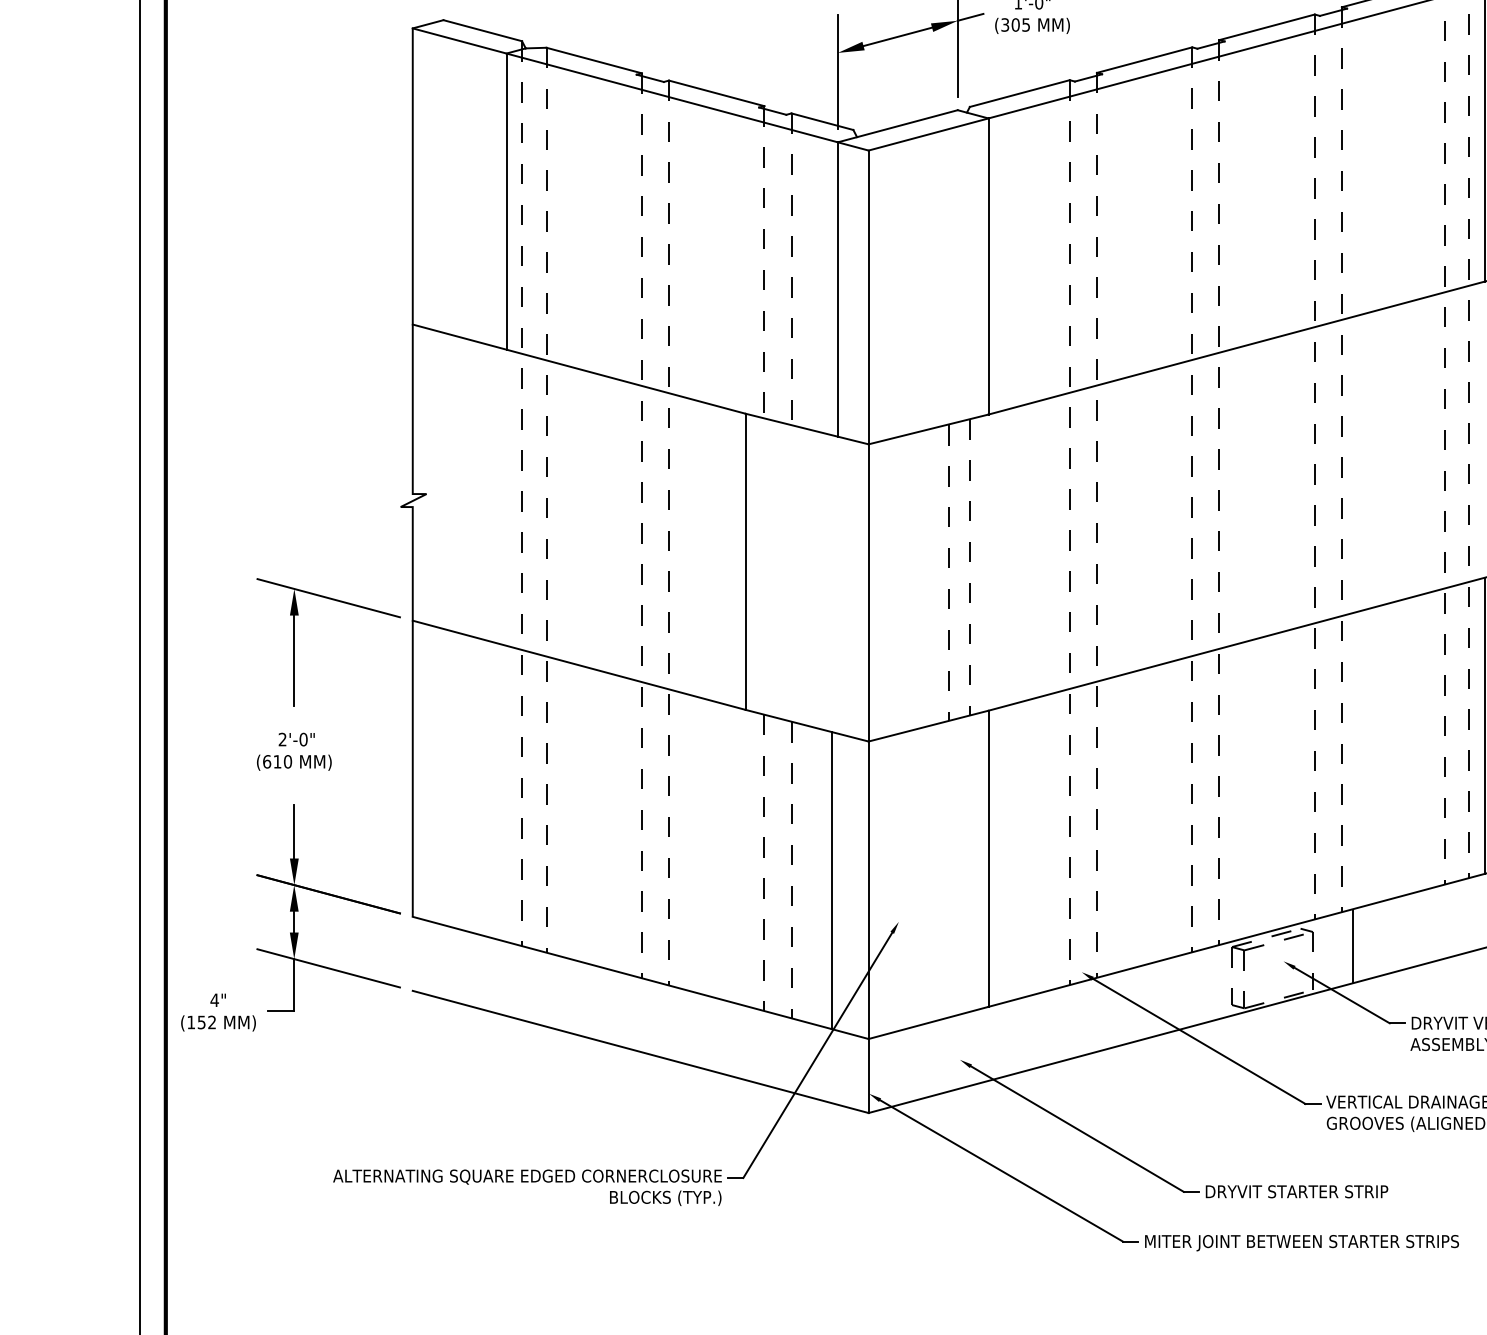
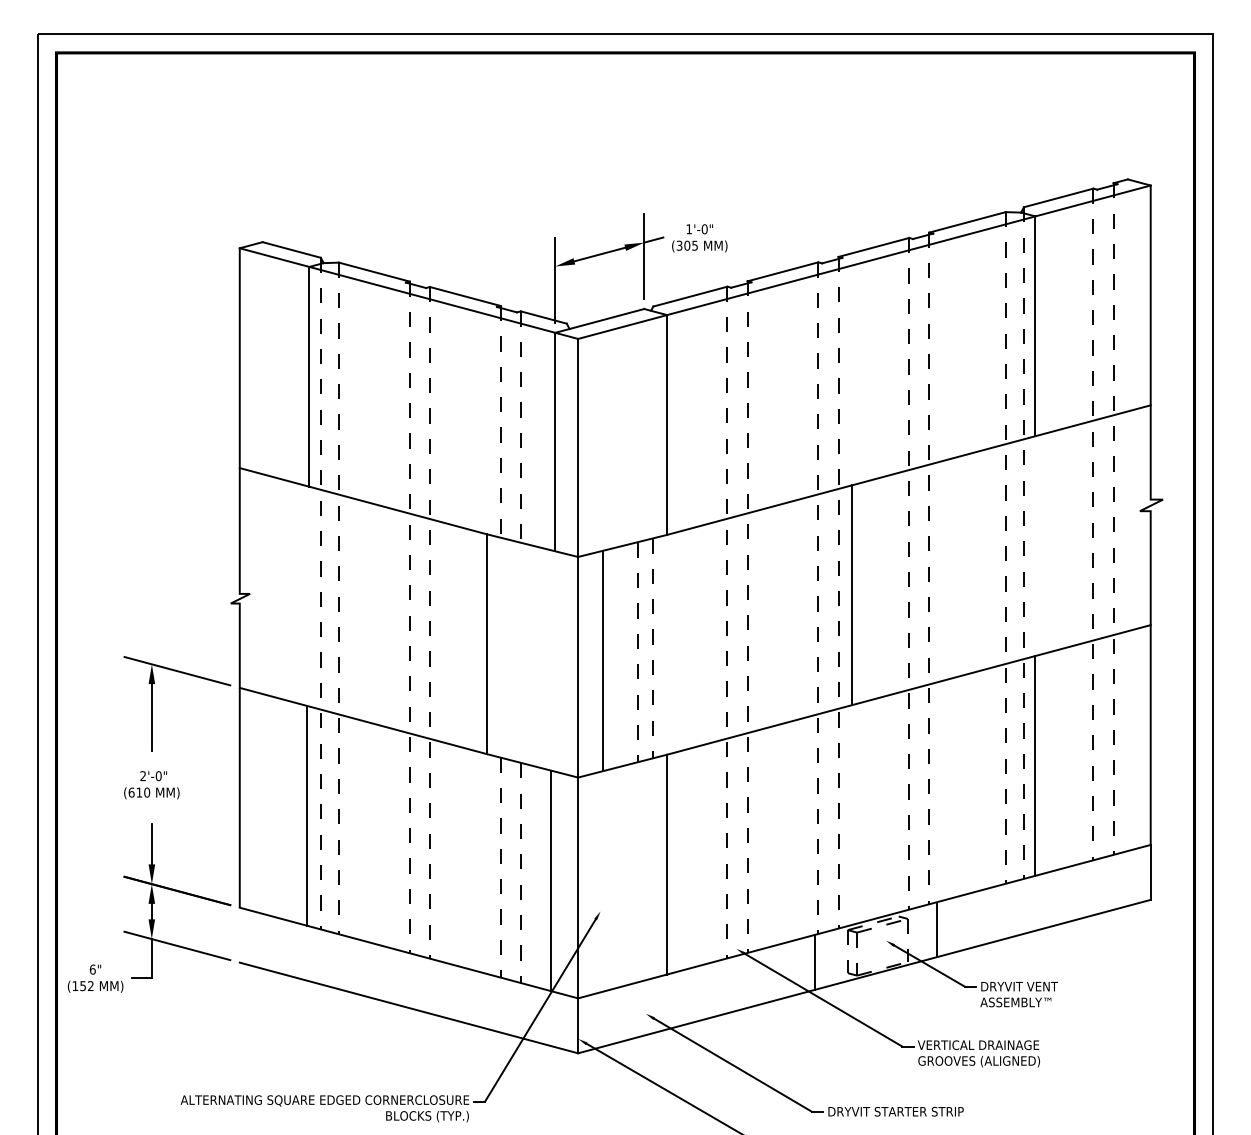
line: (1238, 496) -> (852, 595), added
line: (902, 583) -> (603, 660), added
line: (504, 792) -> (307, 815), added
line: (1188, 989) -> (815, 961), added
text: (214, 1000) -> (92, 969), 4" -> 6"

